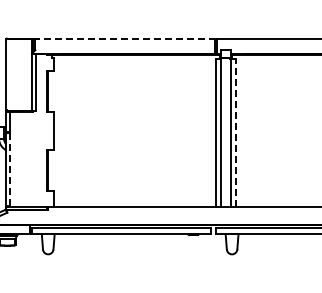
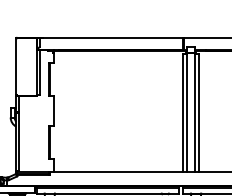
line: (124, 38) -> (110, 37), dashed -> solid
line: (236, 132) -> (199, 112), dashed -> solid
line: (10, 169) -> (19, 142), dashed -> solid

